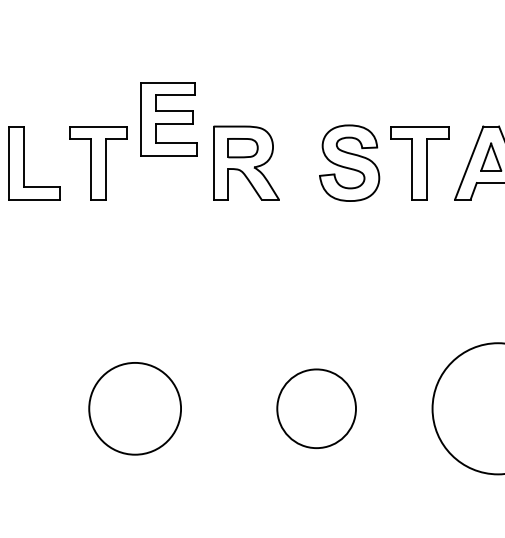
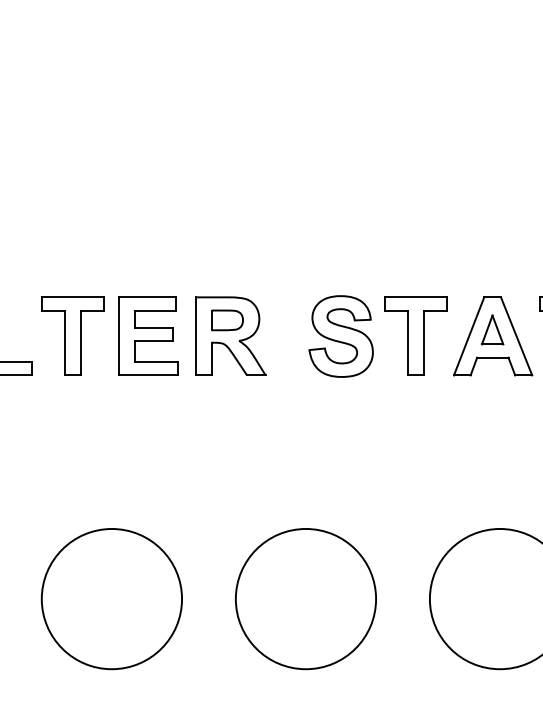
part: (169, 118) -> (148, 335), moved
circle: (134, 408) -> (111, 598), size x1.43
circle: (316, 408) -> (305, 598), size x1.67

